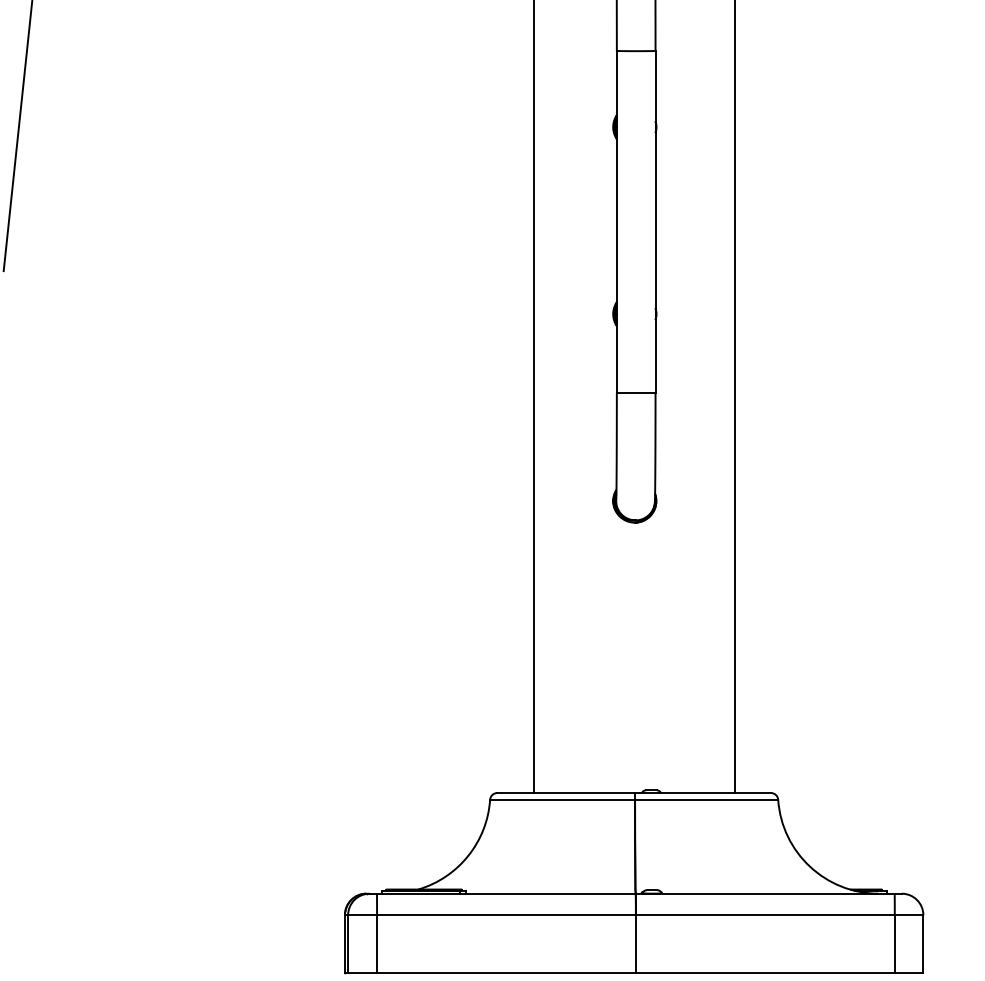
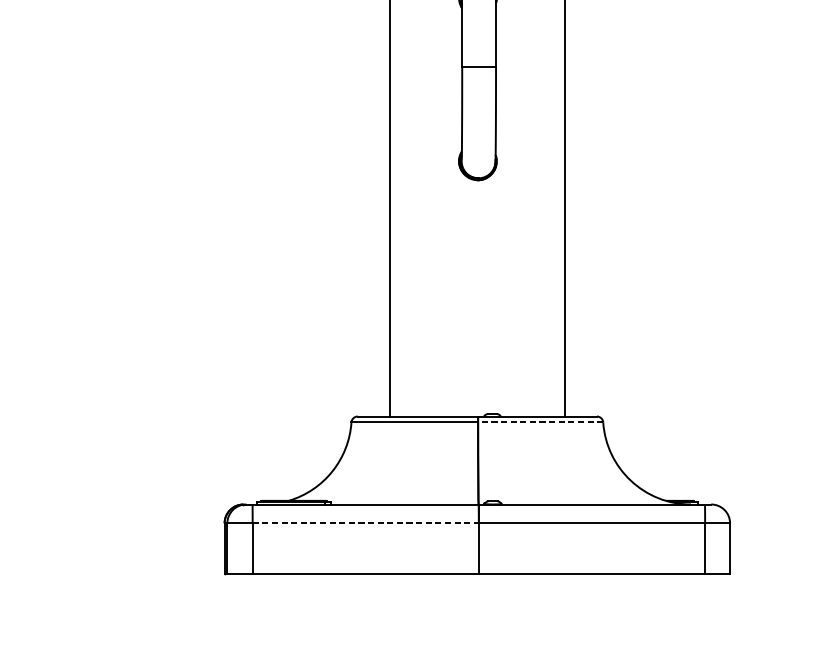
line: (706, 799) -> (540, 422), solid -> dashed
line: (506, 915) -> (365, 523), solid -> dashed

